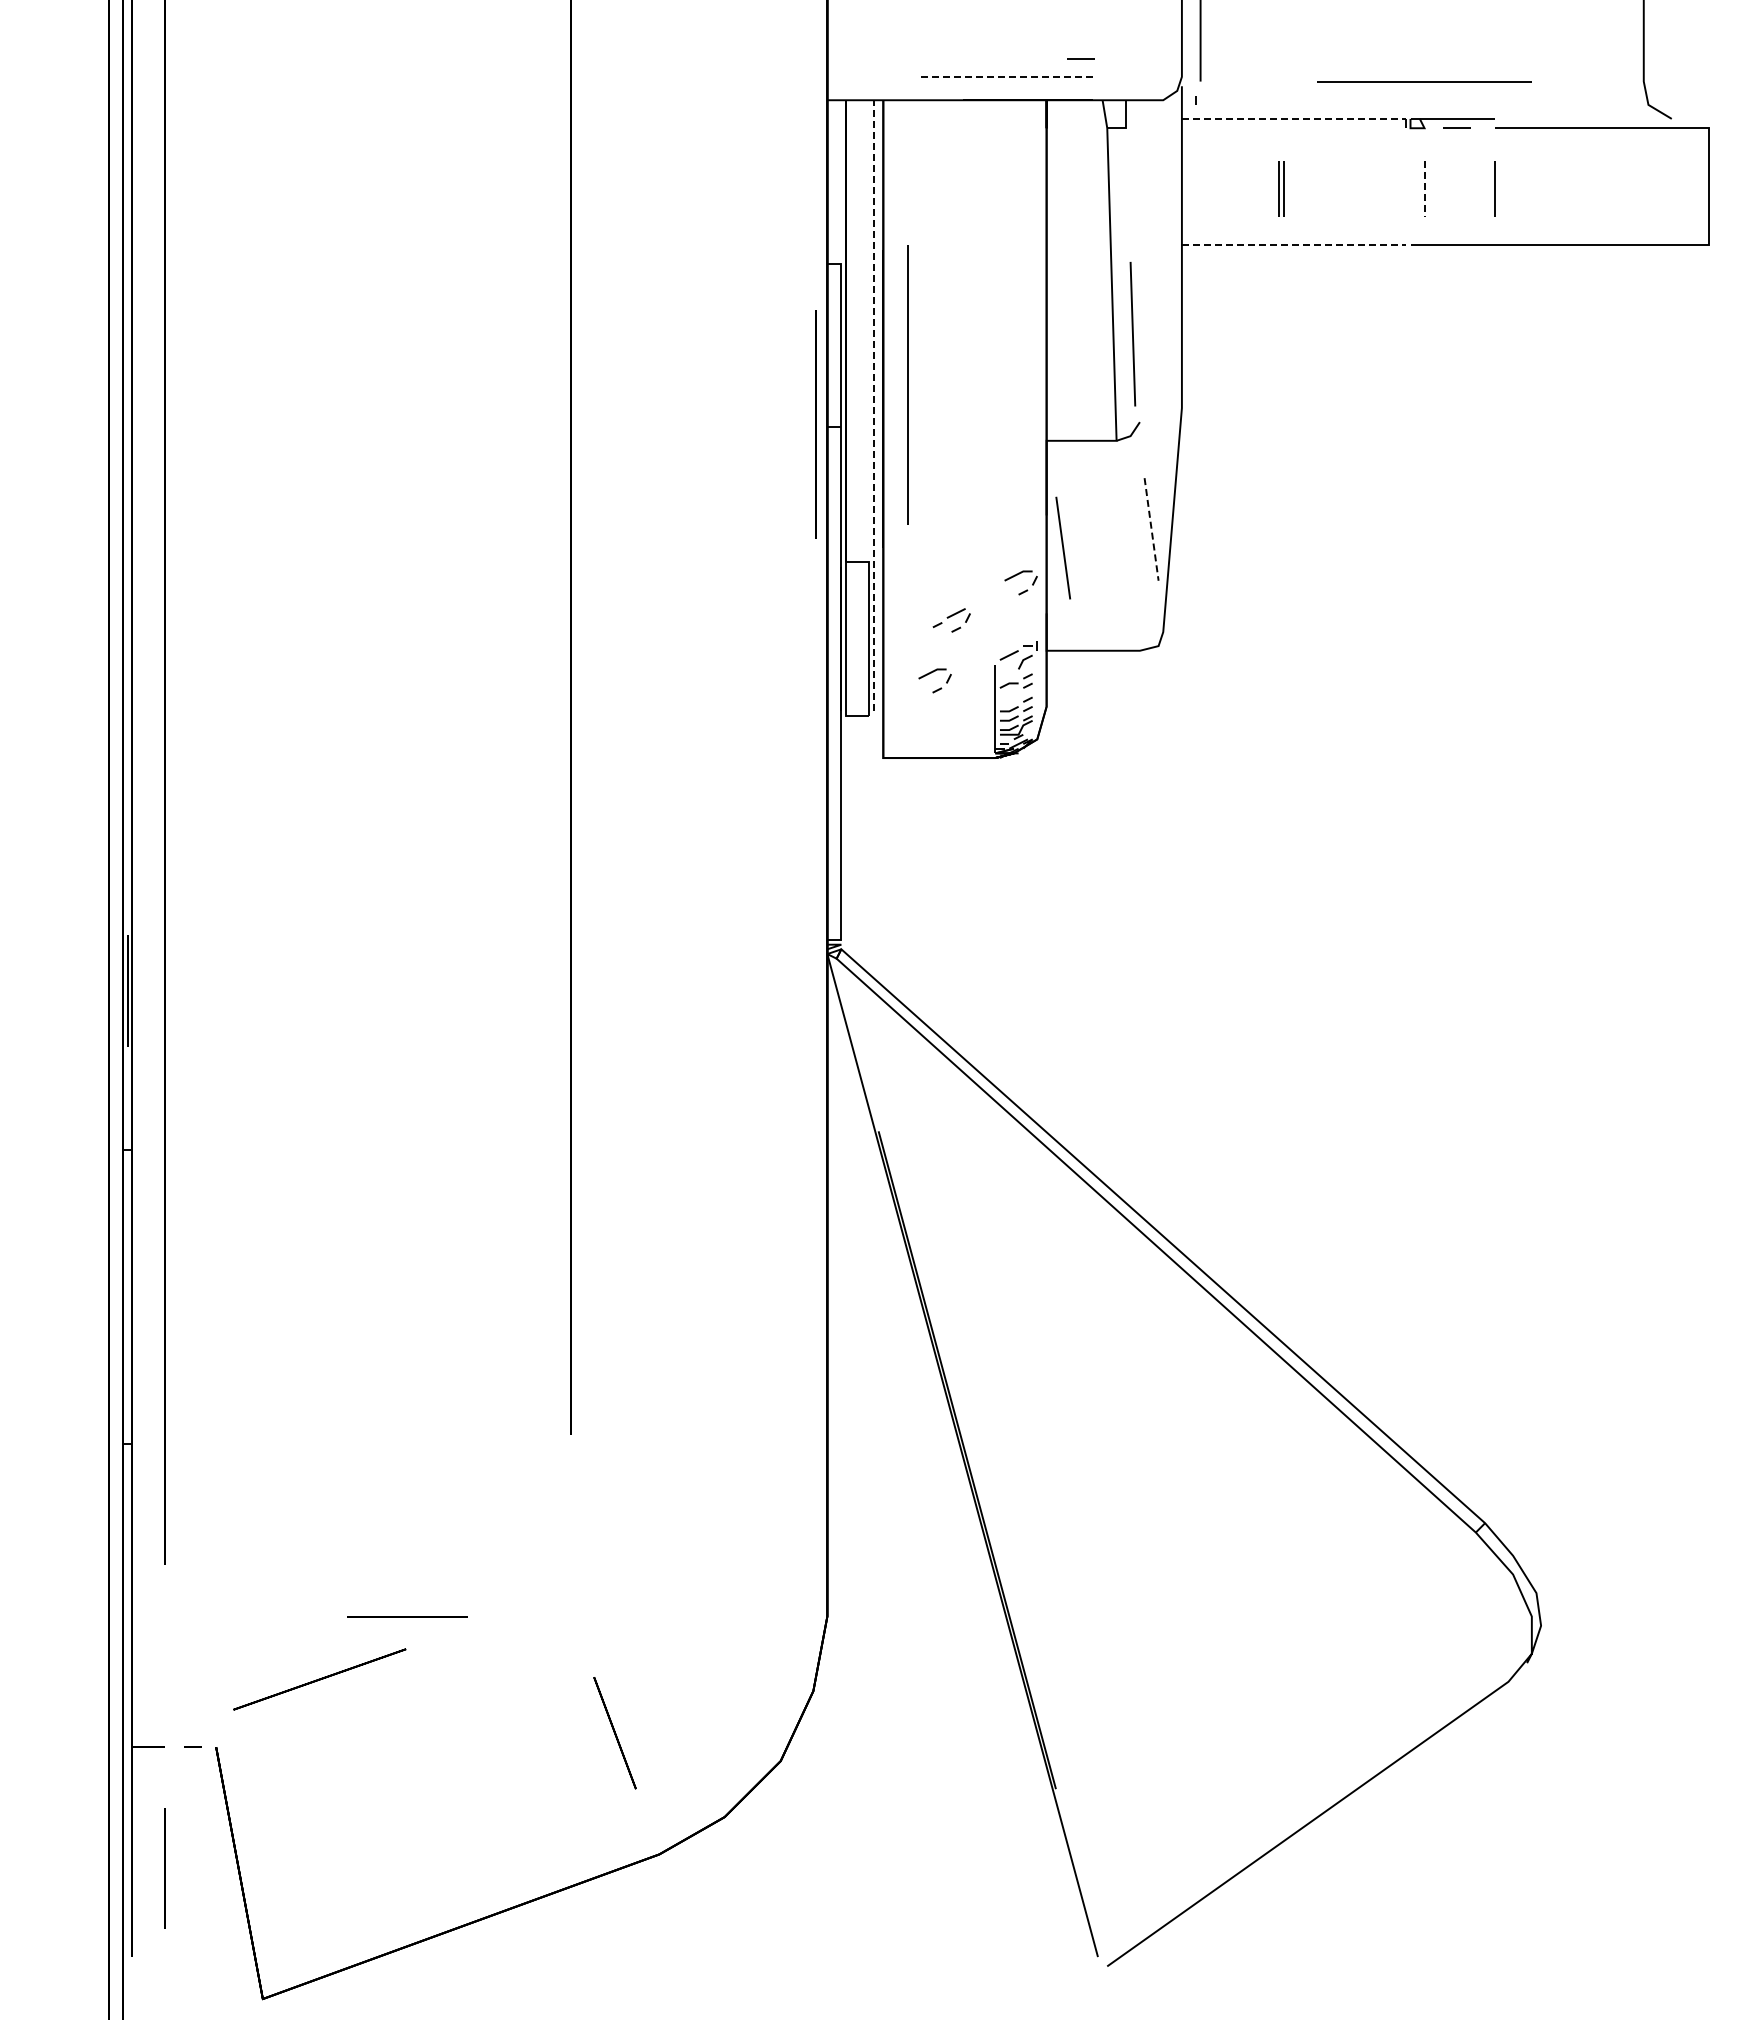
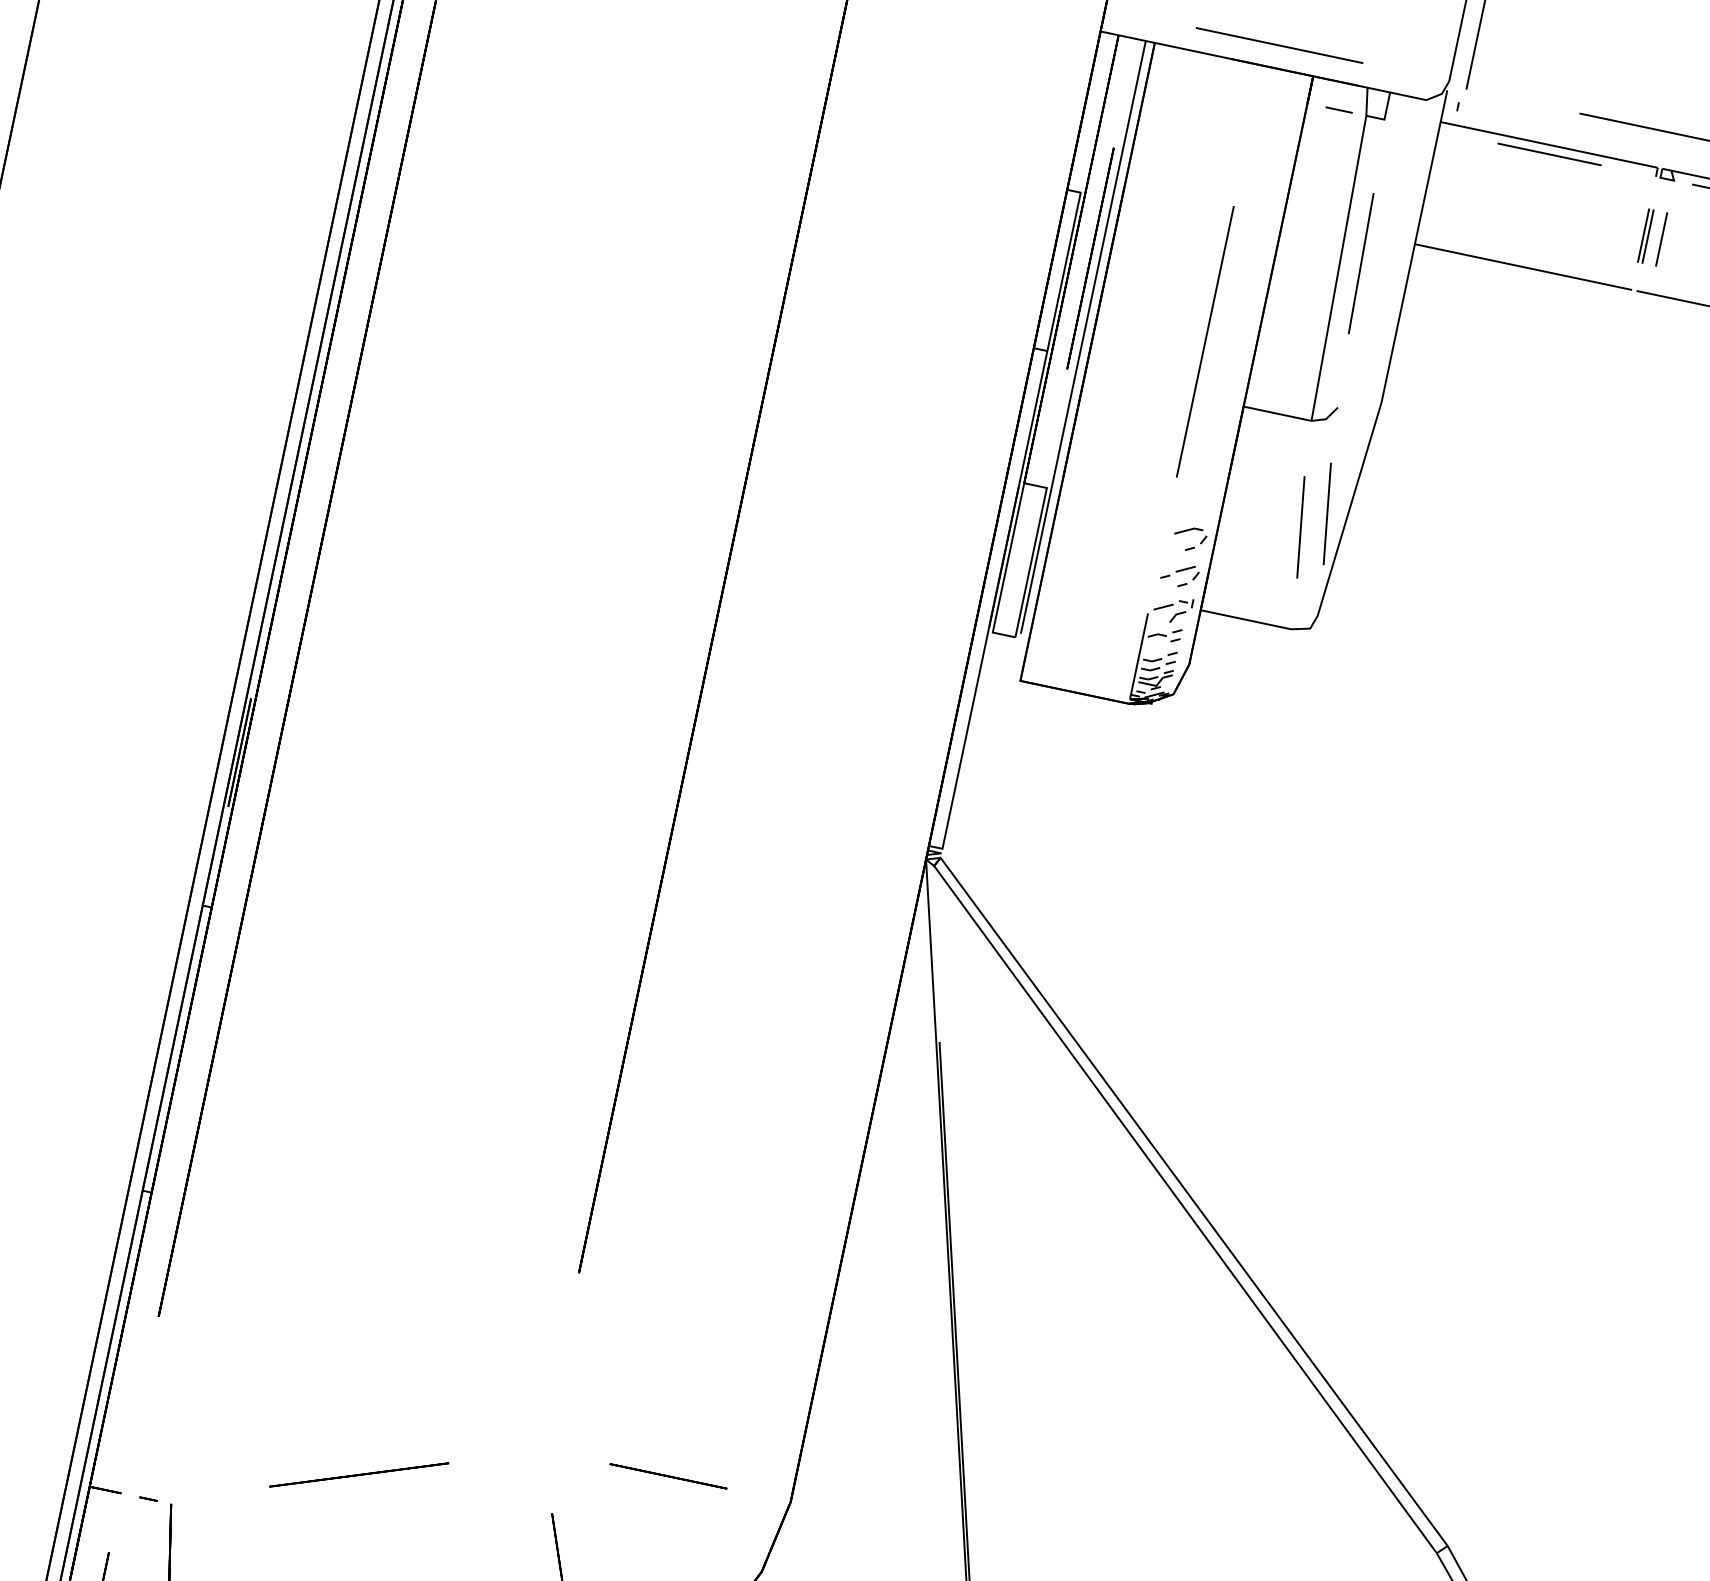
line: (1080, 58) -> (1338, 109), moved
line: (1007, 76) -> (1280, 45), dashed -> solid
line: (1293, 118) -> (1548, 144), dashed -> solid
line: (1296, 127) -> (1550, 153), added
part: (1281, 188) -> (1646, 235), moved
line: (1424, 188) -> (1661, 239), dashed -> solid
line: (1293, 244) -> (1523, 266), dashed -> solid
line: (1132, 334) -> (1360, 263), moved
line: (907, 384) -> (1204, 341), moved
line: (874, 405) -> (1083, 337), dashed -> solid
line: (815, 424) -> (1090, 258), moved
line: (1151, 529) -> (1327, 514), dashed -> solid
line: (1062, 547) -> (1300, 526), moved
part: (951, 620) -> (1179, 575), moved
part: (931, 673) -> (1084, 608), removed
line: (407, 1616) -> (668, 1476), moved
line: (319, 1679) -> (358, 1474), moved

